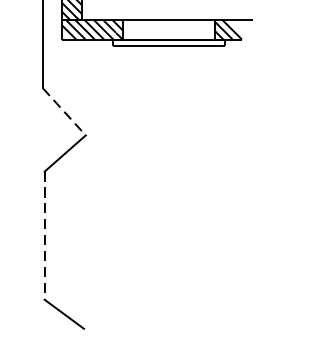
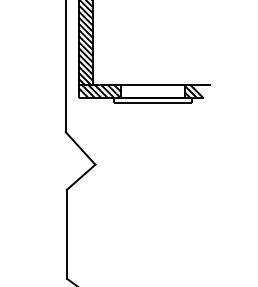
line: (64, 111) -> (80, 148), dashed -> solid
line: (44, 236) -> (66, 234), dashed -> solid

